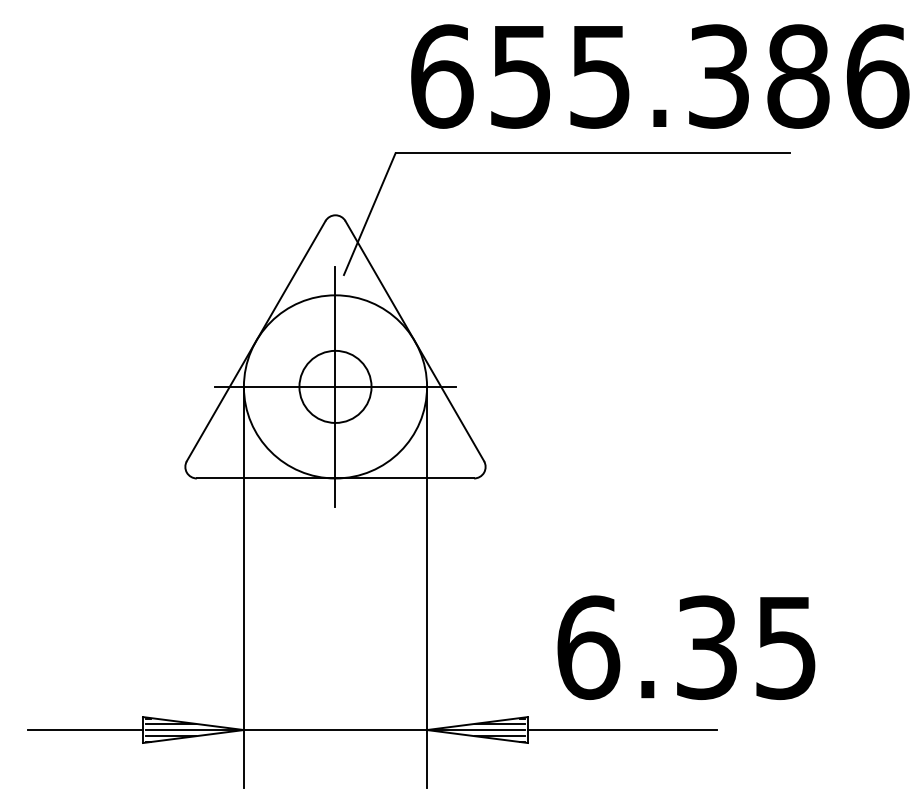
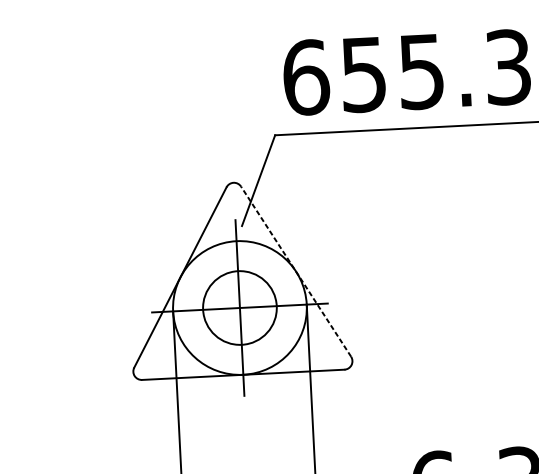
line: (414, 341) -> (295, 271), solid -> dashed
circle: (335, 386) -> (239, 307), size x1.4

